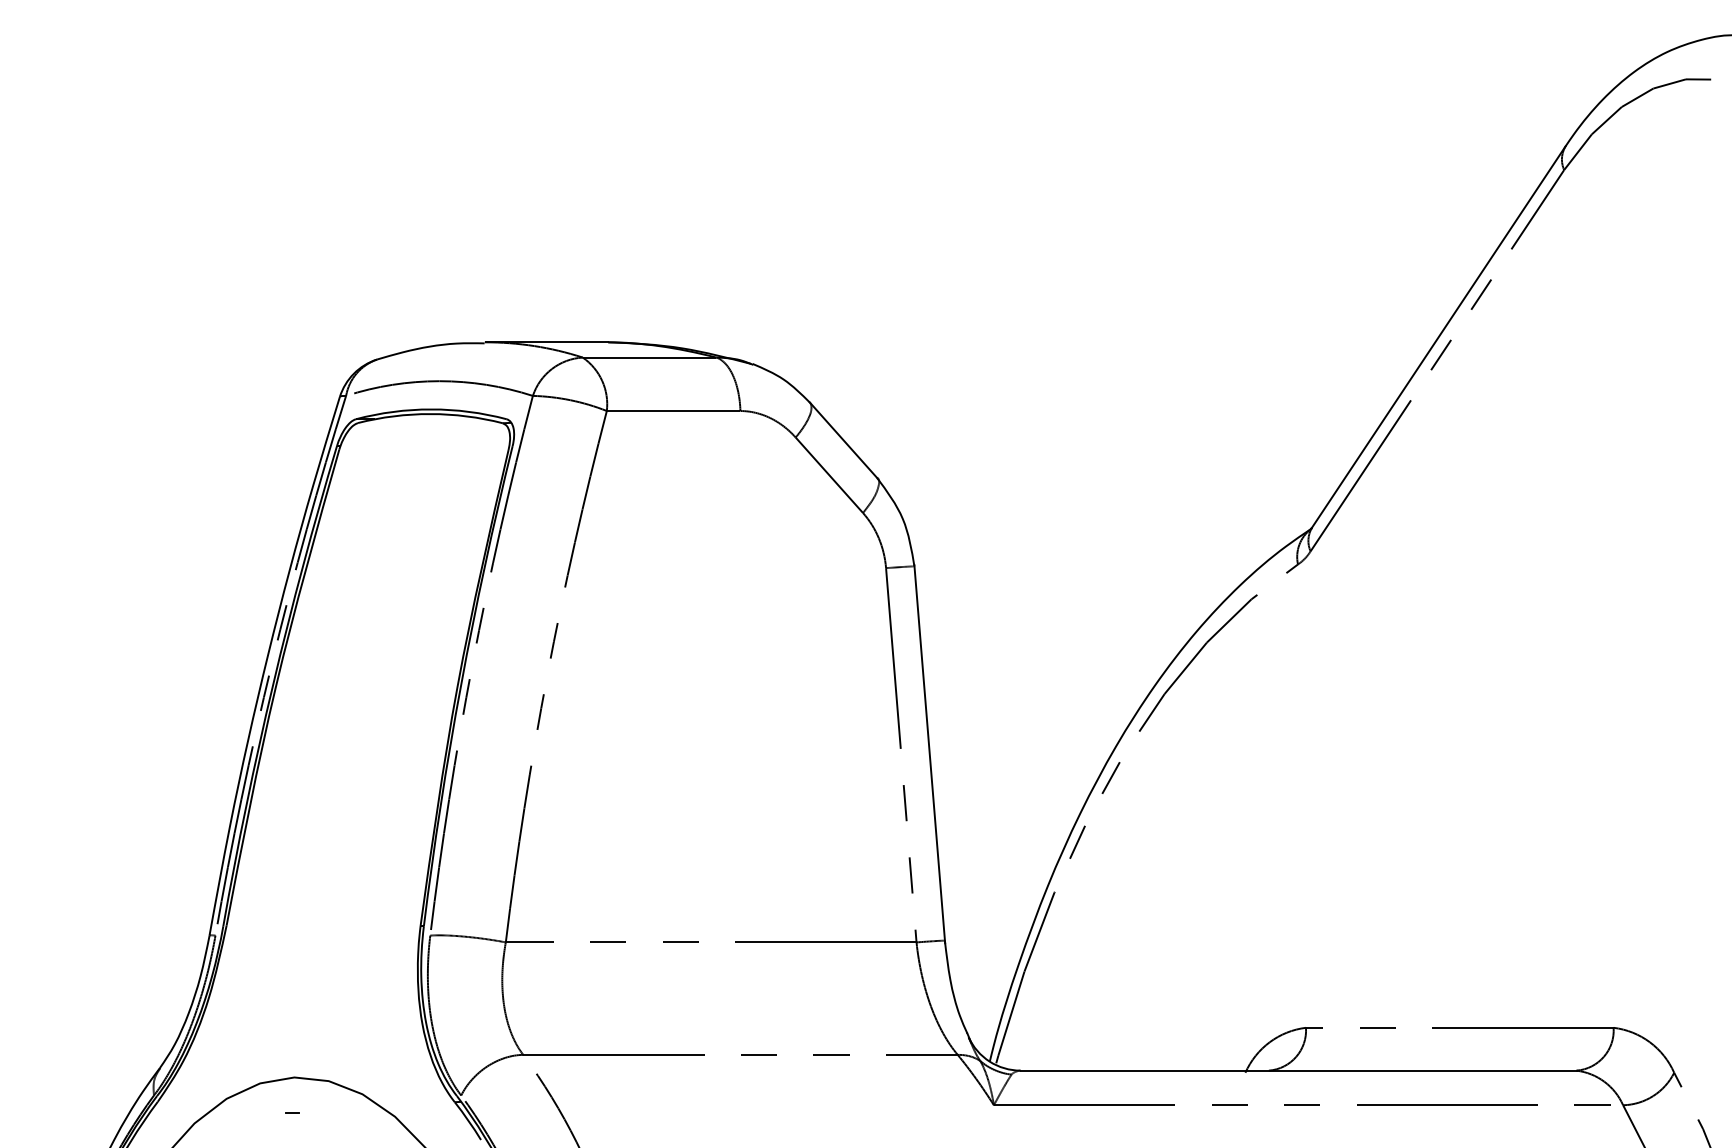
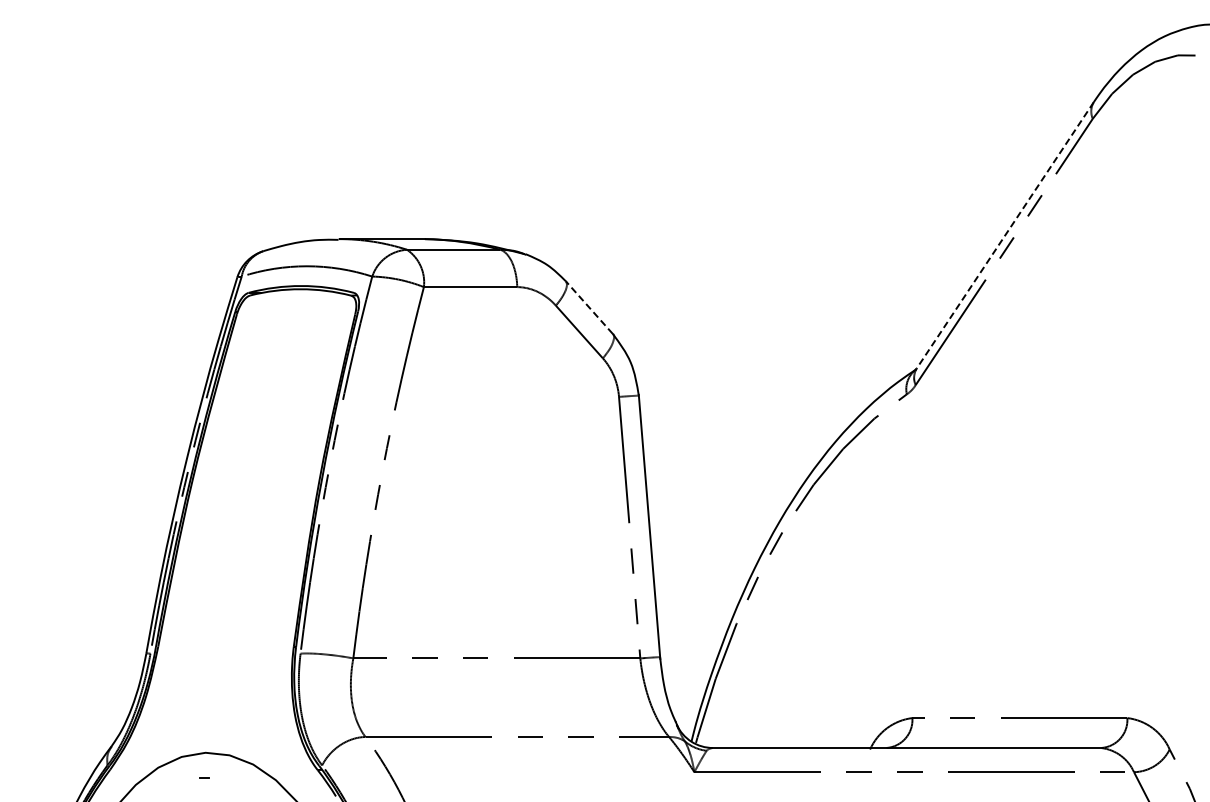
line: (1439, 337) -> (1005, 235), solid -> dashed
line: (842, 440) -> (588, 307), solid -> dashed

